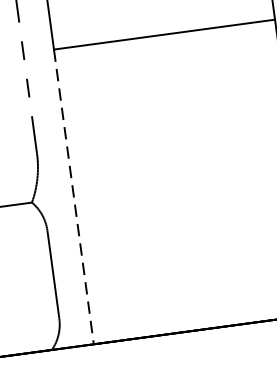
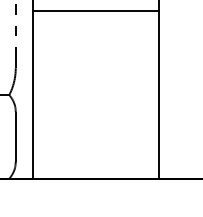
line: (74, 197) -> (33, 95), dashed -> solid

